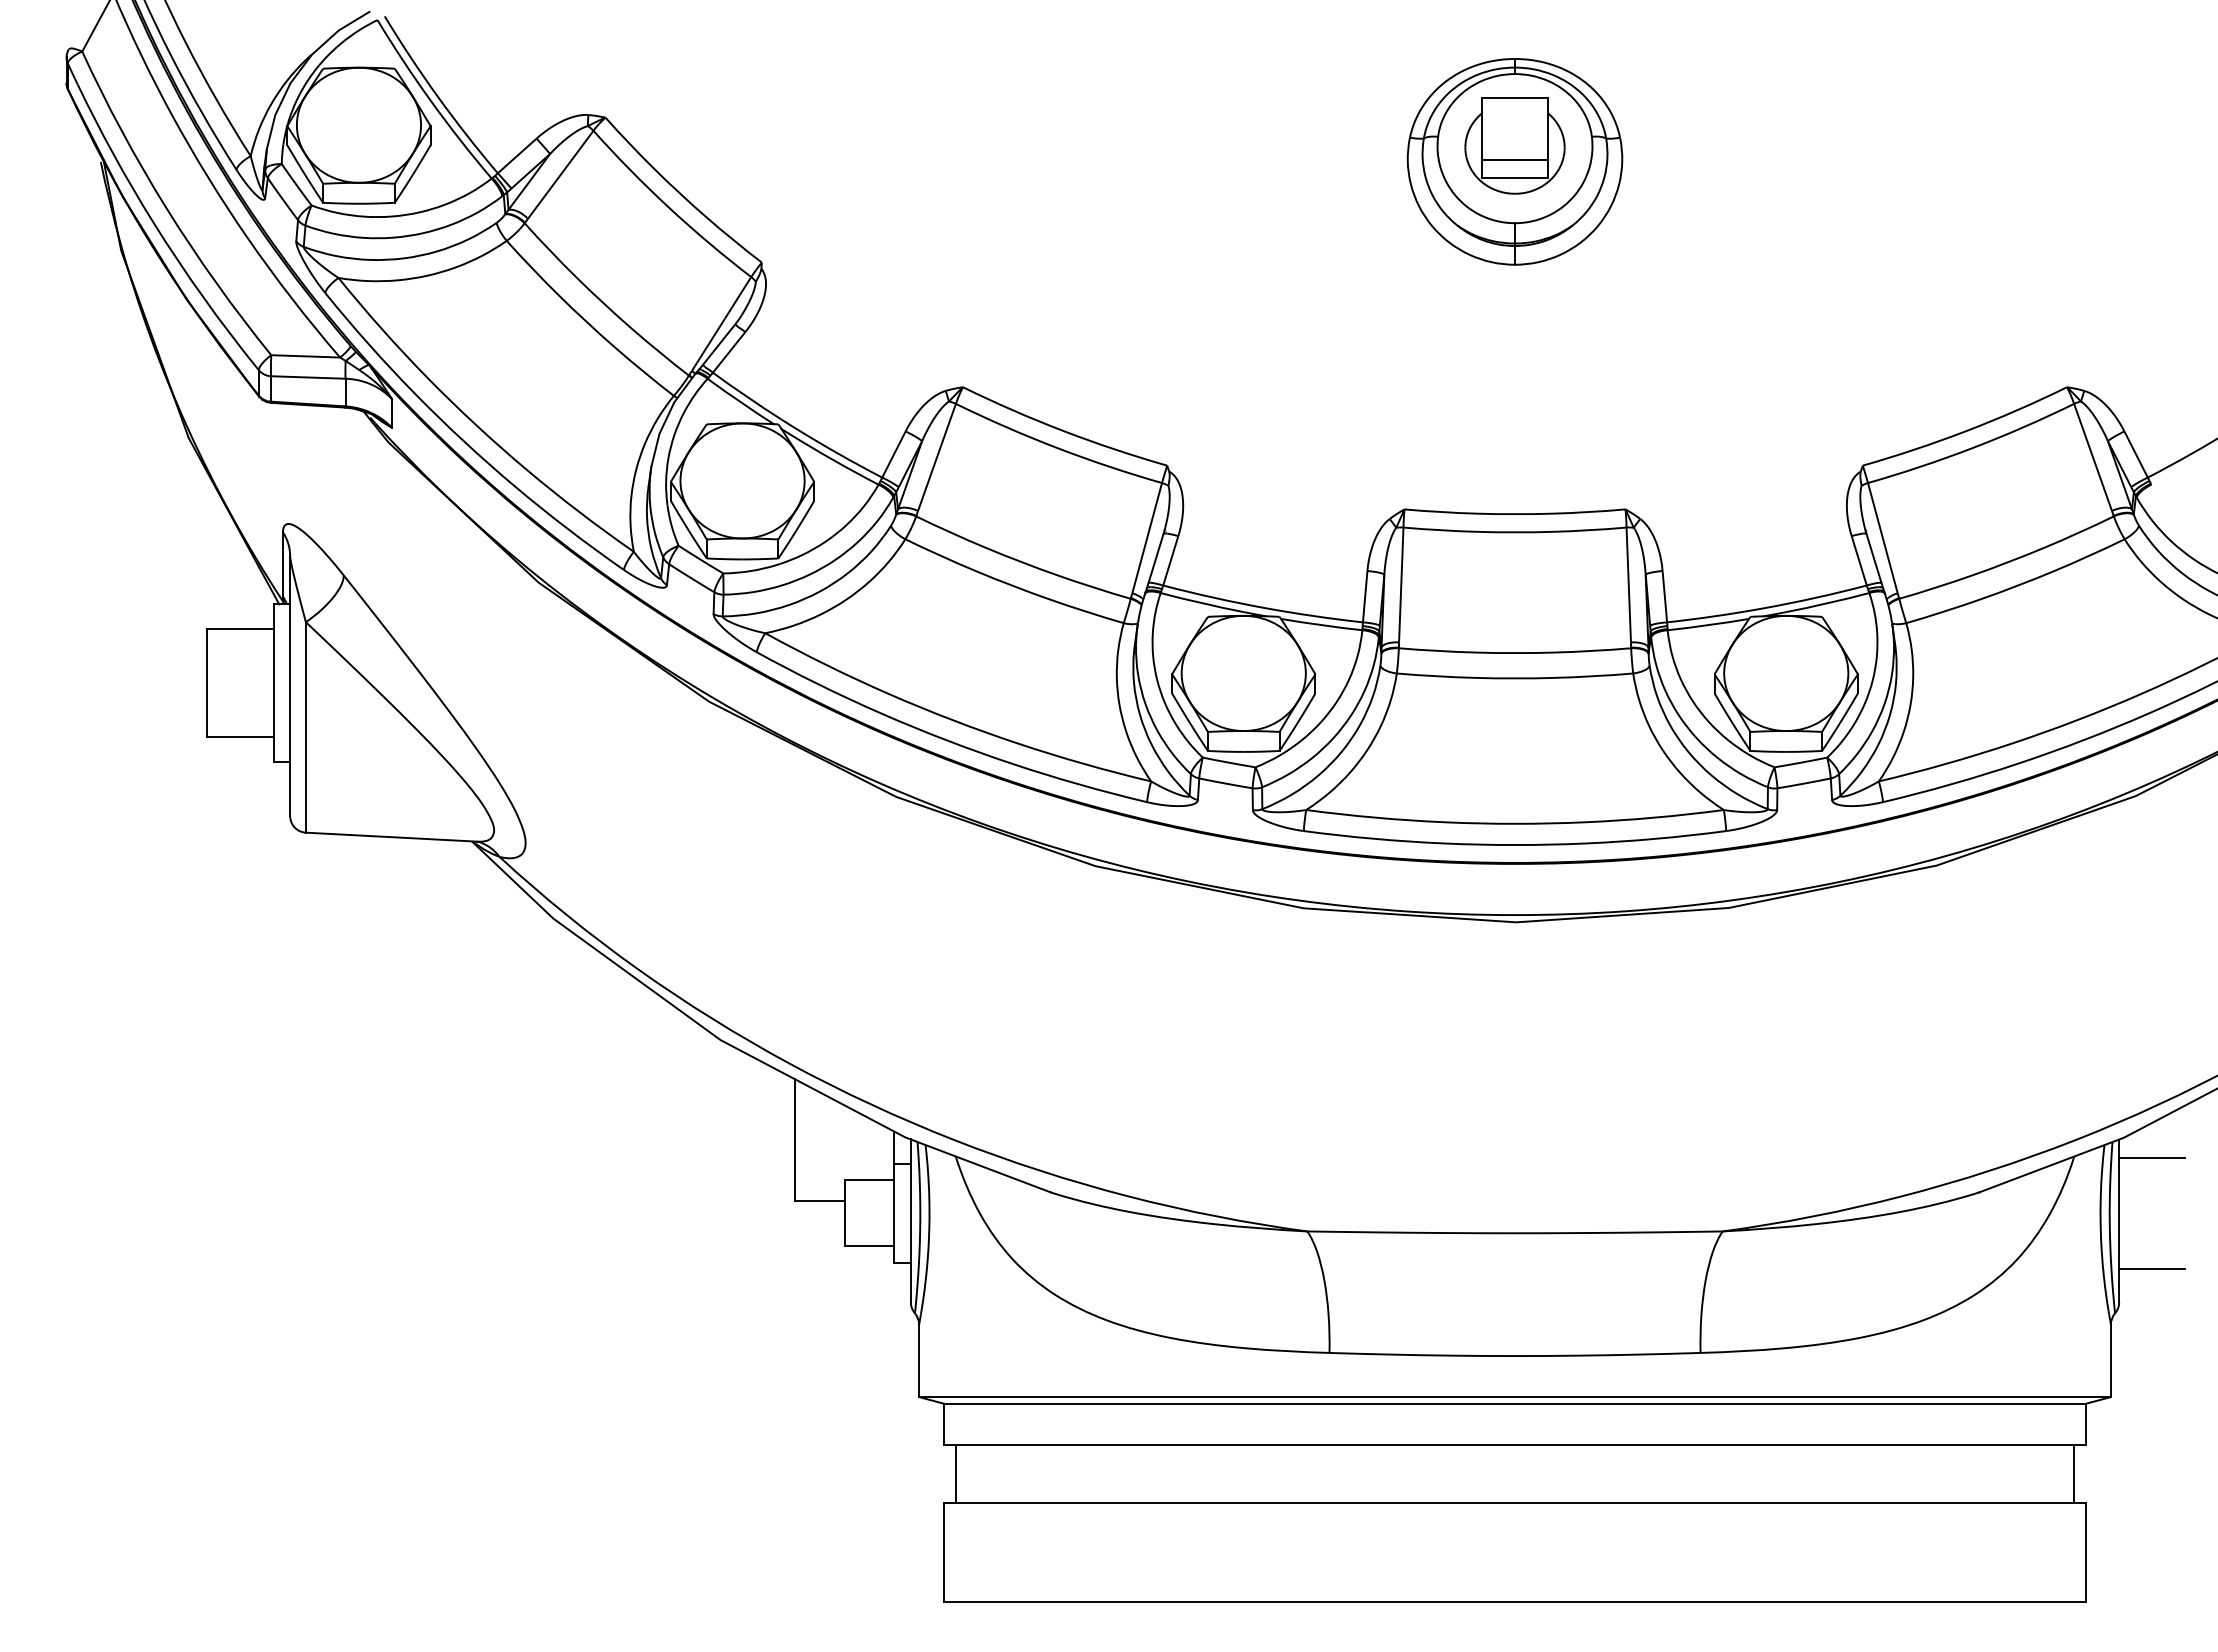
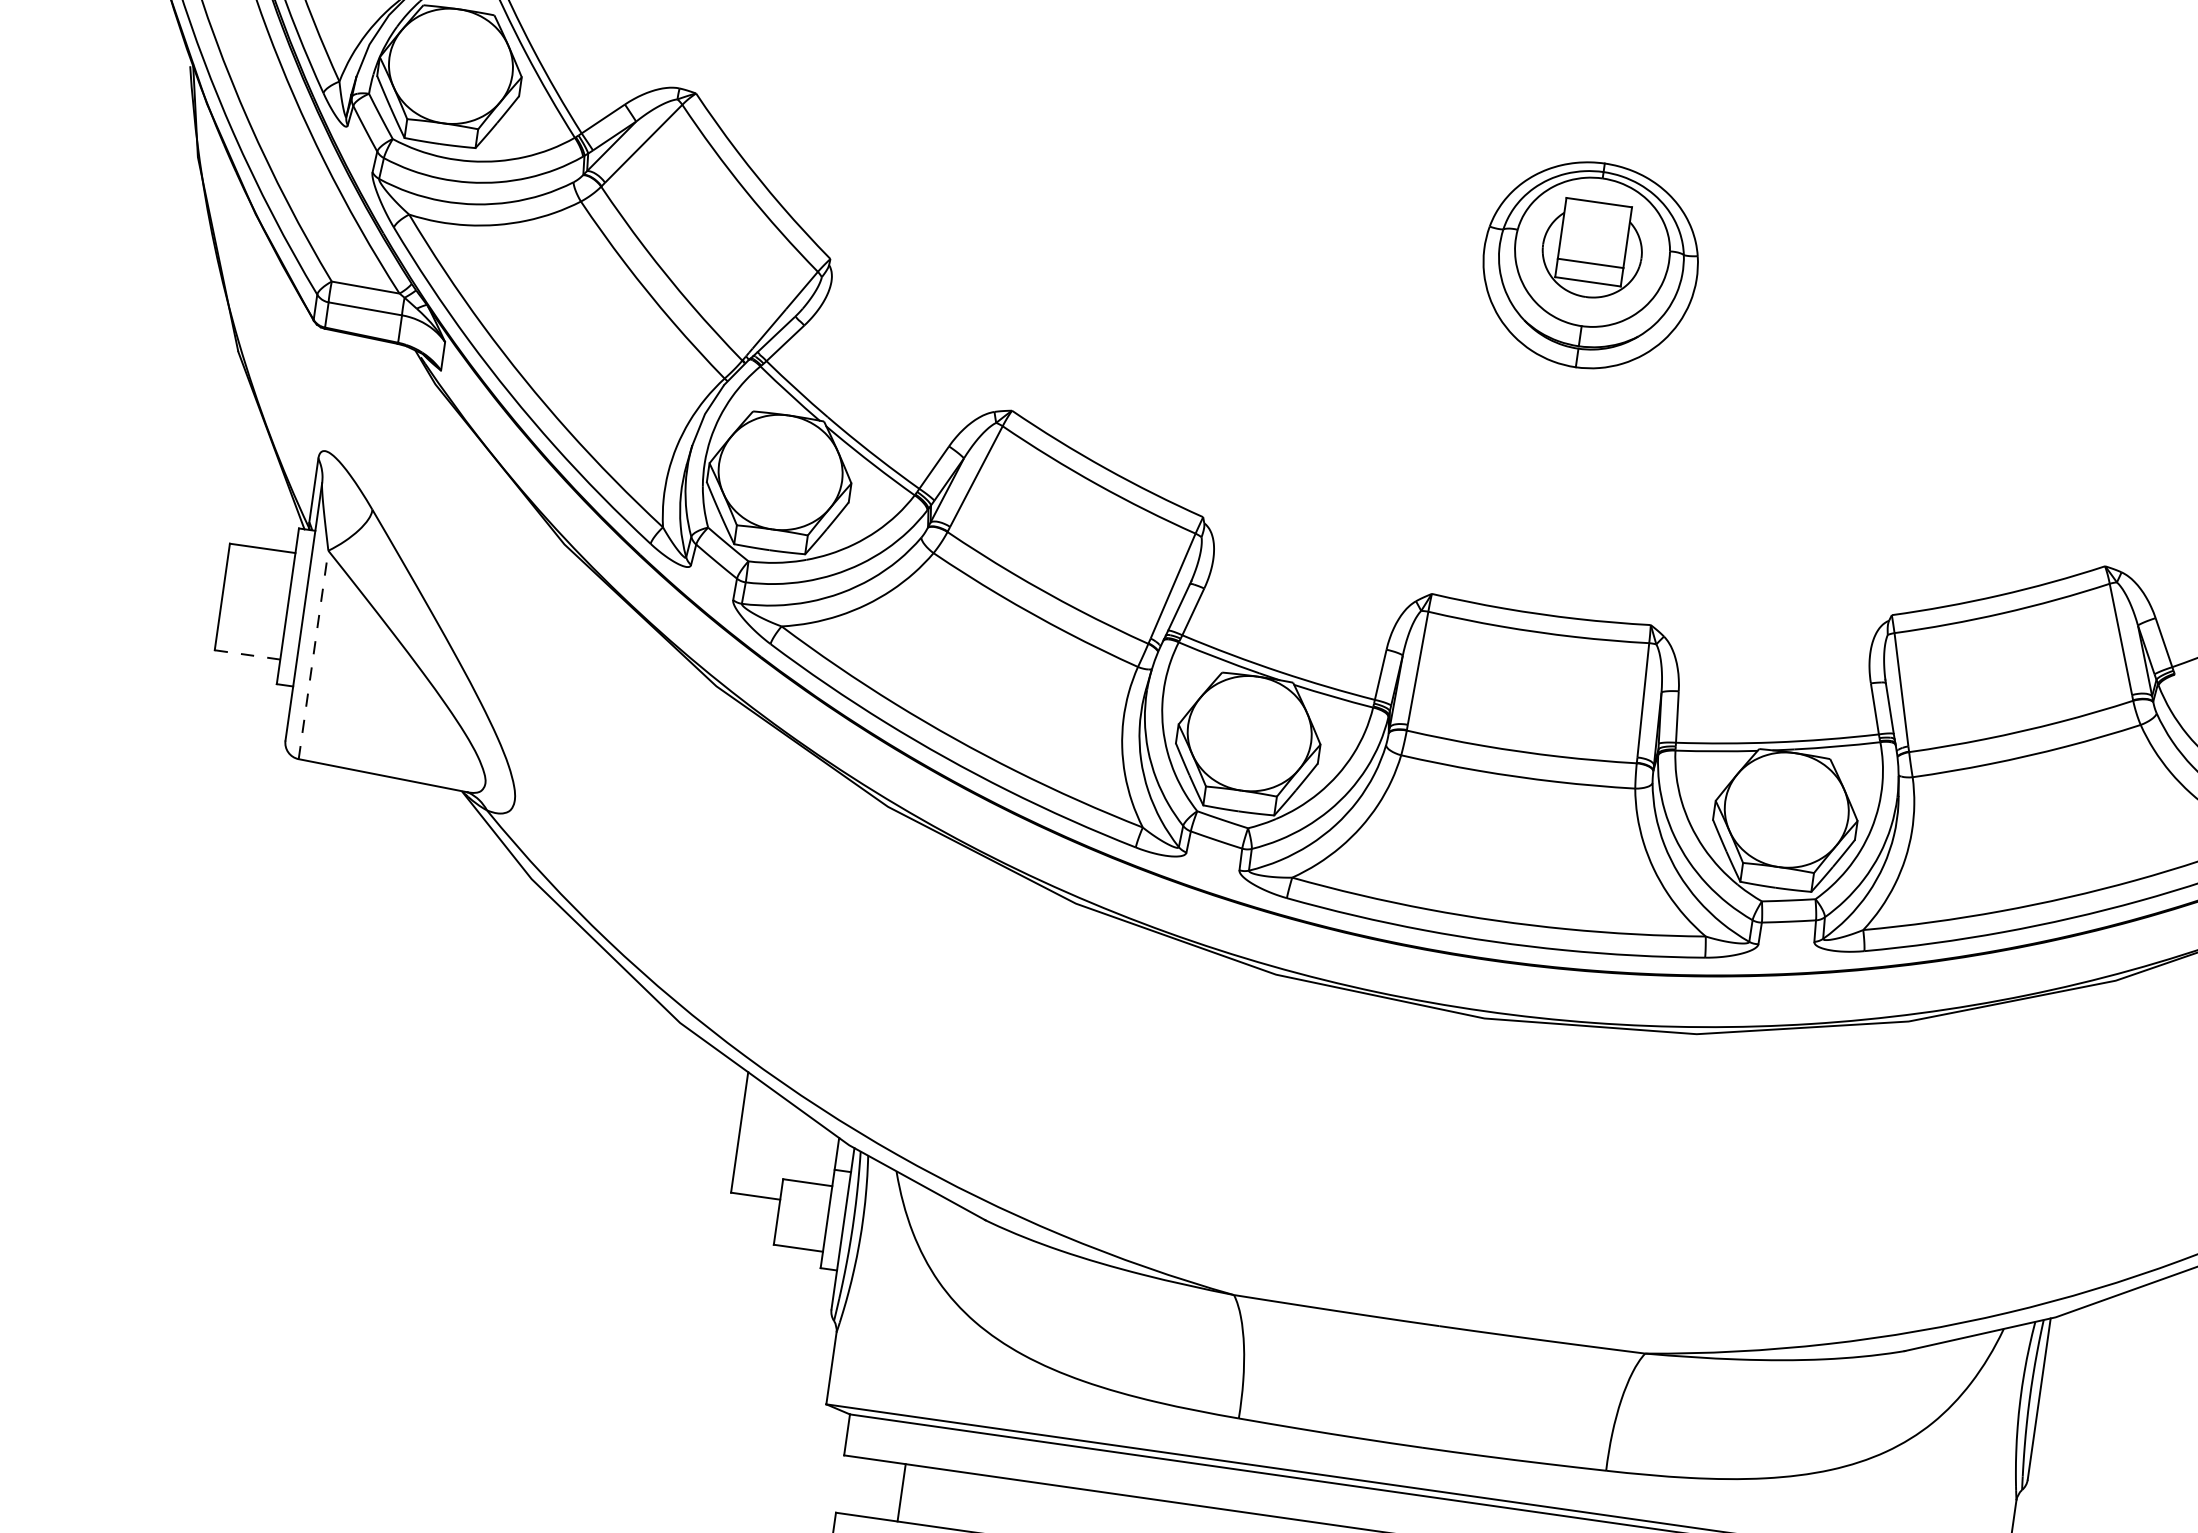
line: (305, 726) -> (313, 653), solid -> dashed
line: (240, 736) -> (247, 654), solid -> dashed
line: (2152, 1157) -> (2081, 1340), removed
line: (2152, 1268) -> (2065, 1450), removed
line: (956, 1474) -> (901, 1493), moved

